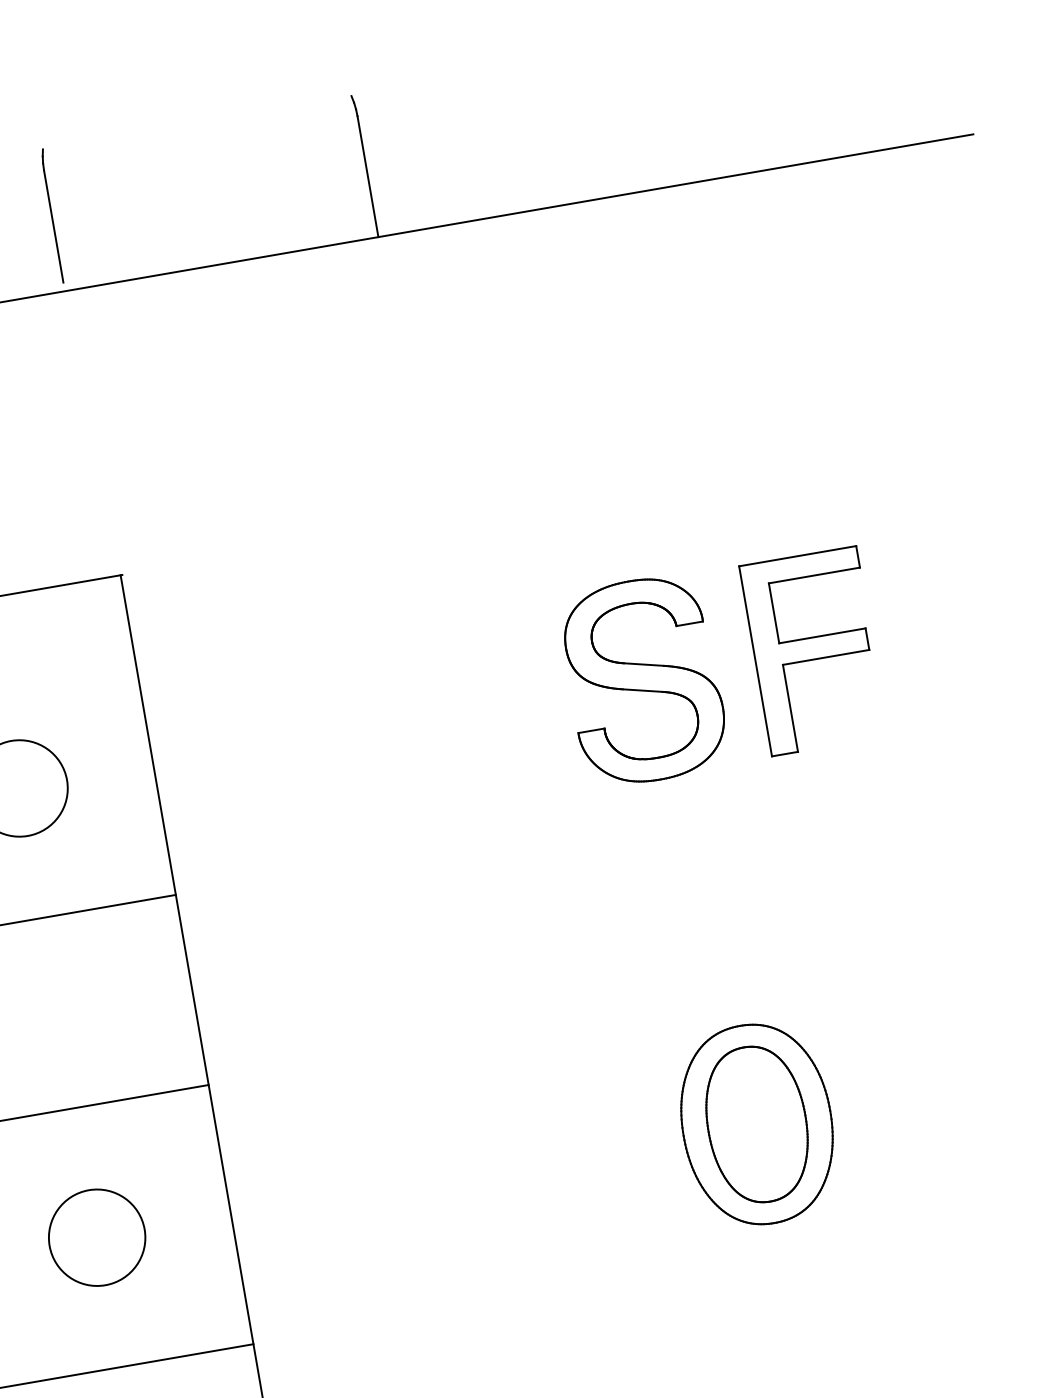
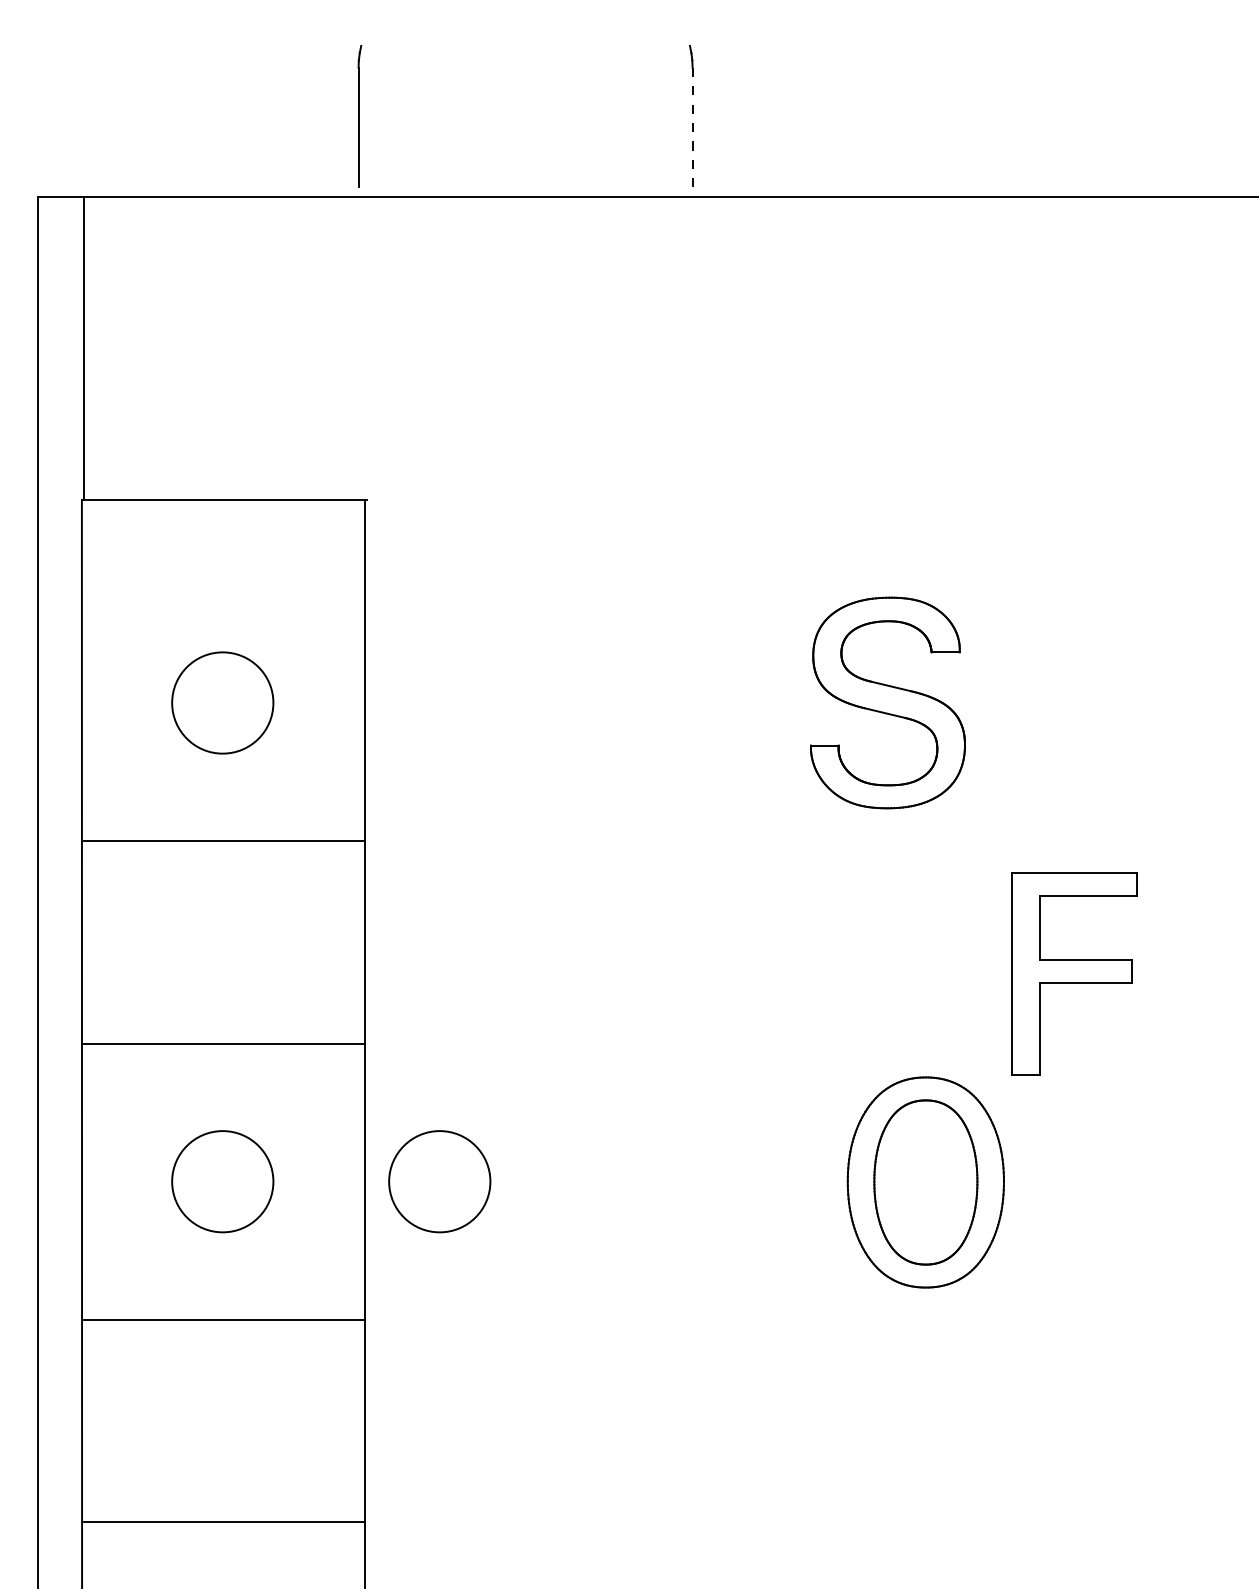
line: (367, 176) -> (692, 132), solid -> dashed
part: (814, 650) -> (1074, 973), moved
circle: (300, 1202) -> (439, 1181), added

